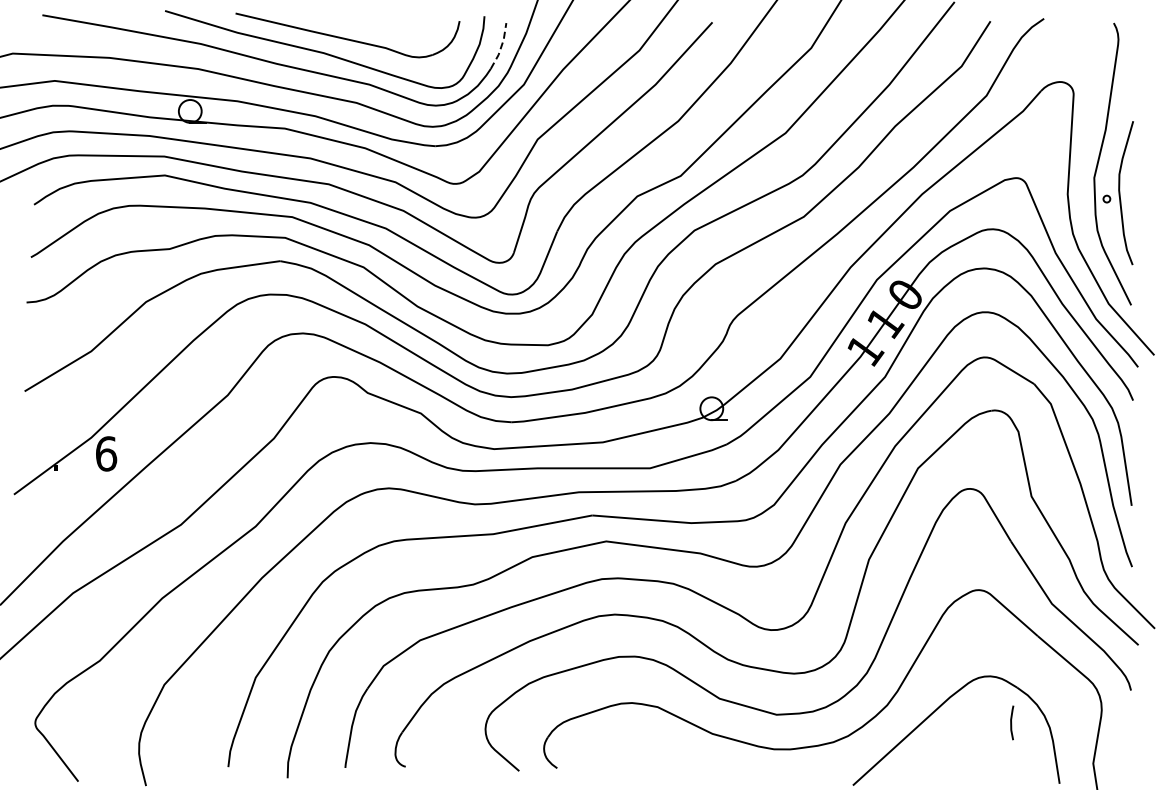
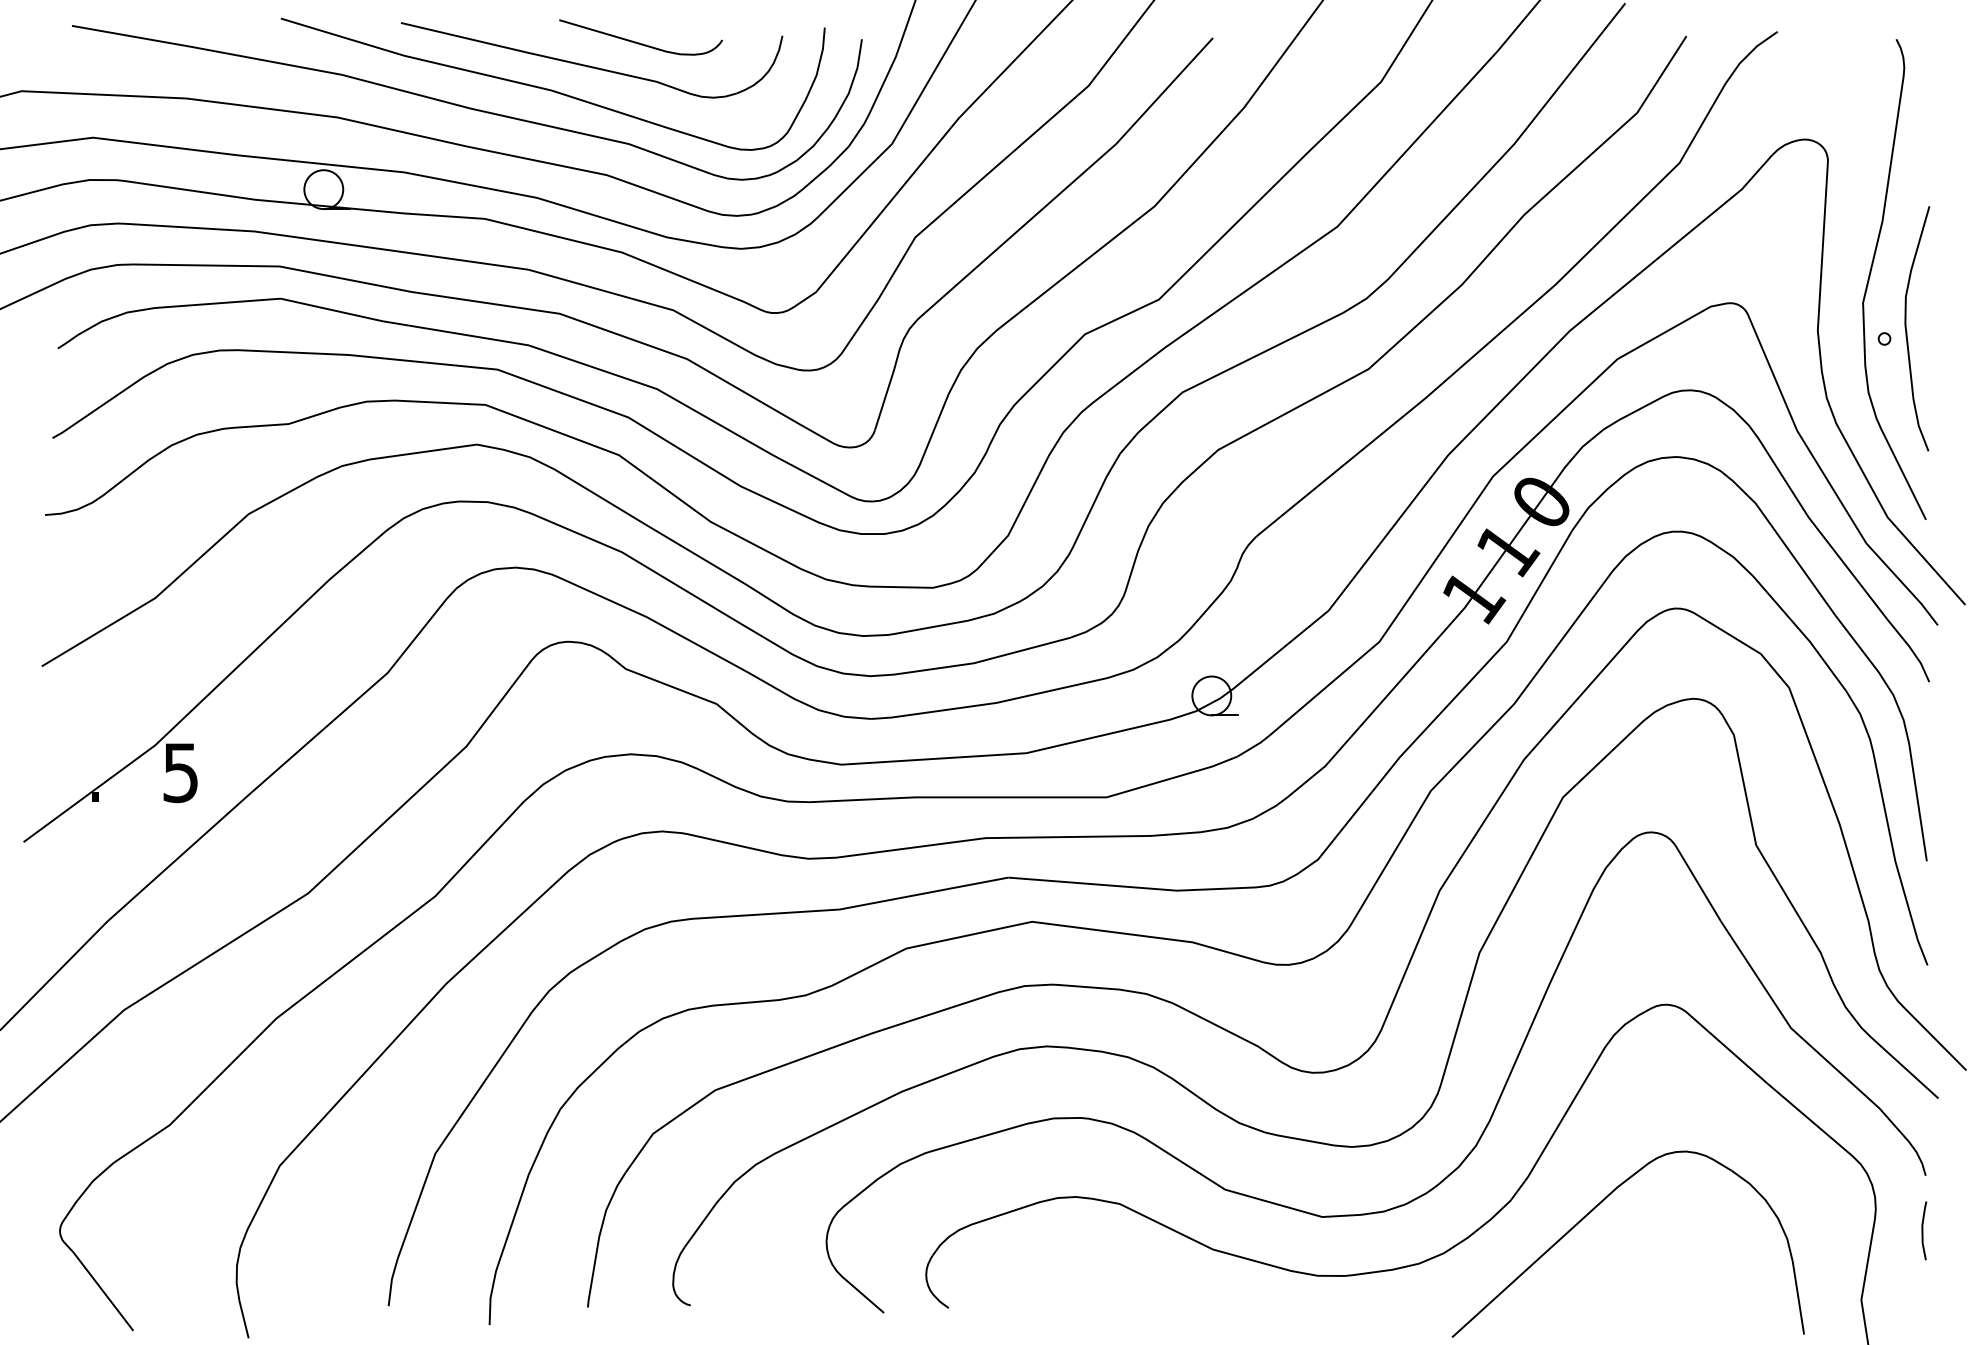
curve: (375, 24) -> (639, 41), added
line: (501, 46) -> (853, 79), dashed -> solid
text: (106, 453) -> (181, 772), 6 -> 5
line: (1011, 722) -> (1923, 1230), moved

